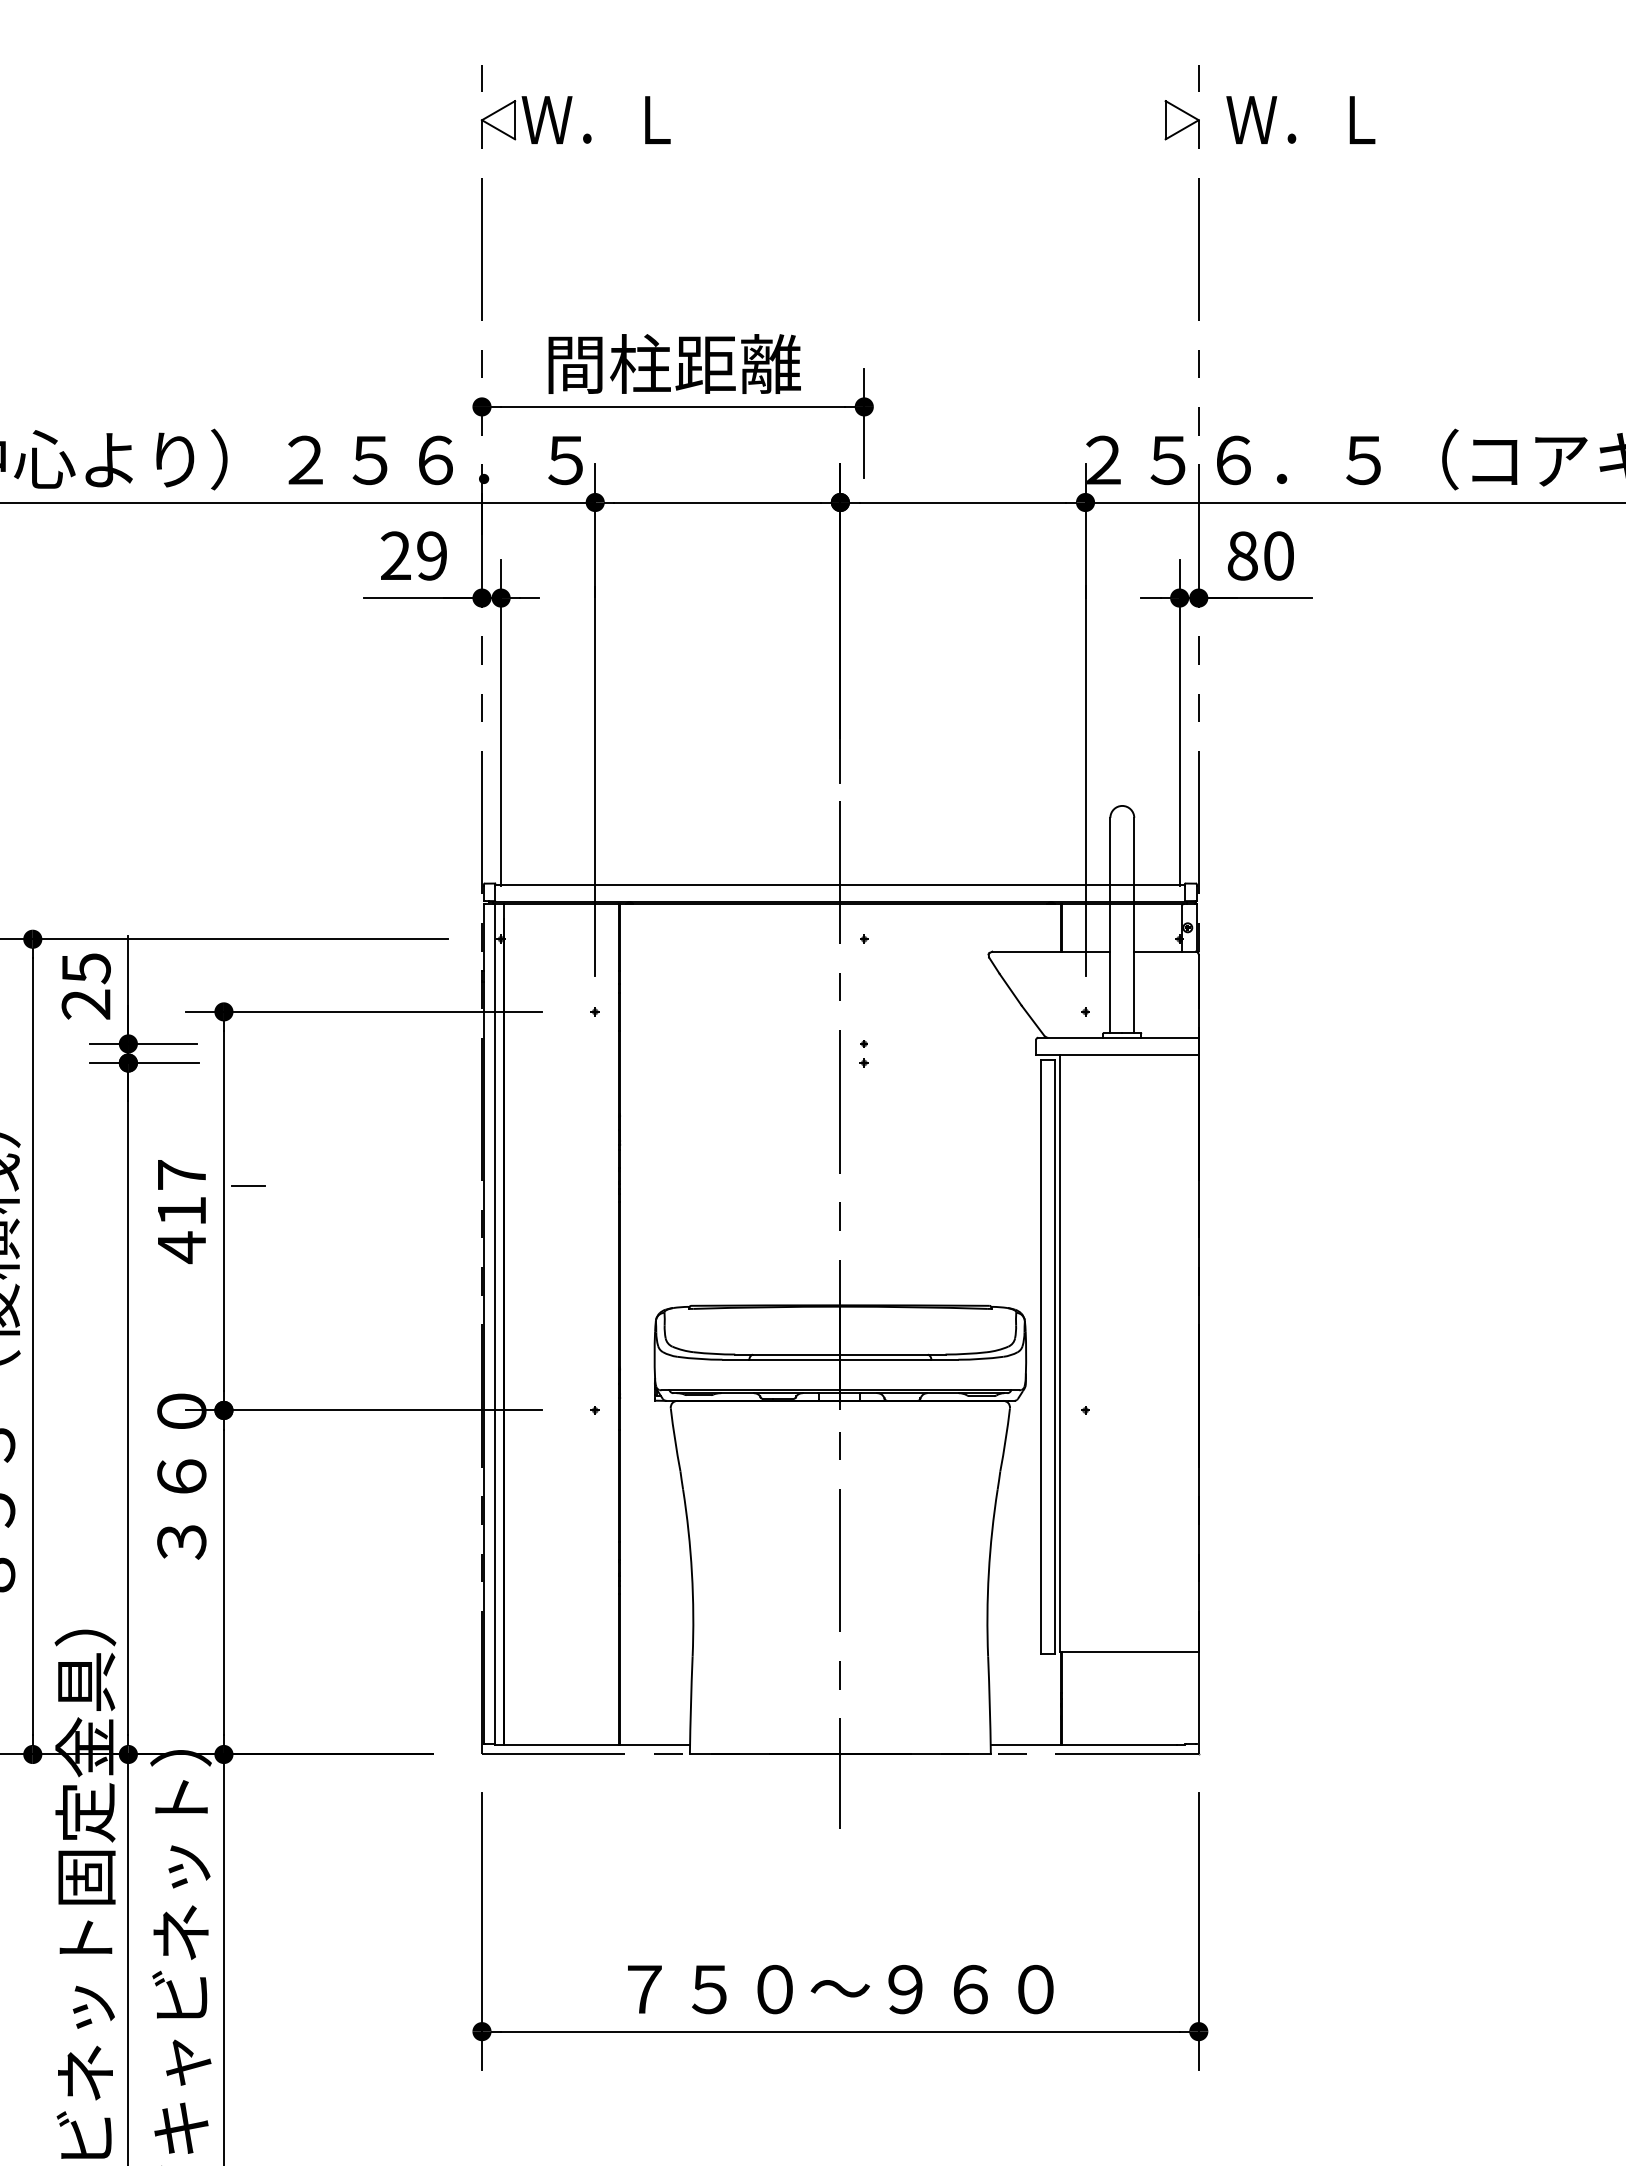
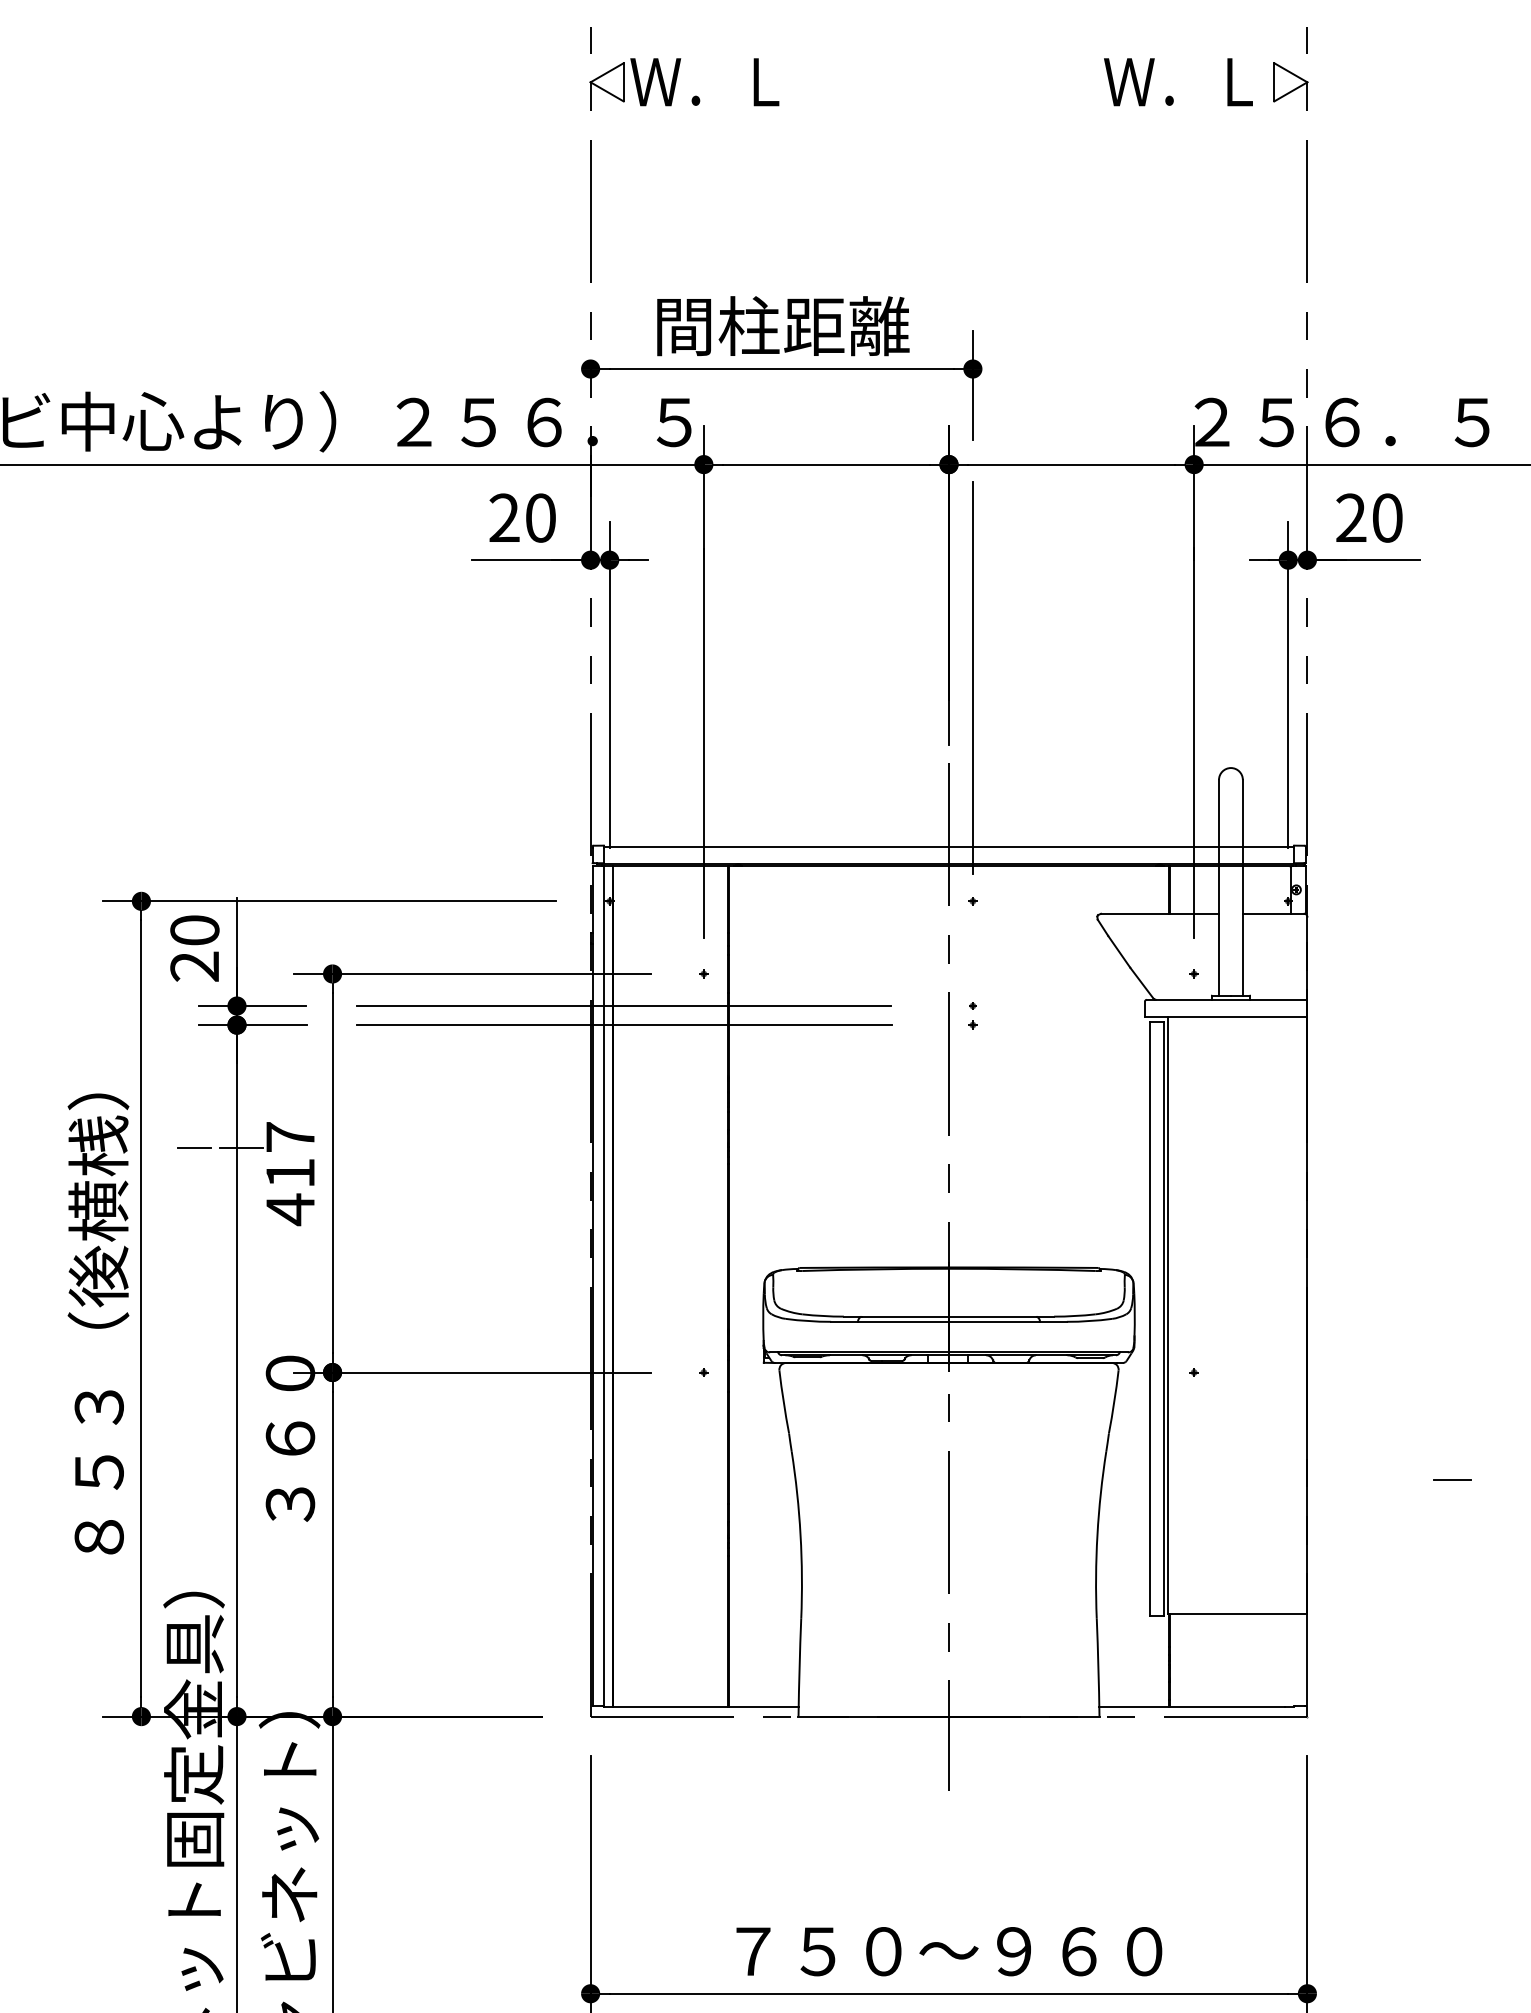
text: (1300, 119) -> (1178, 81), moved
text: (432, 555) -> (541, 517), 29 -> 20
text: (1242, 555) -> (1351, 517), 80 -> 20
line: (864, 715) -> (973, 677), added
text: (85, 968) -> (194, 930), 25 -> 20
line: (514, 1043) -> (623, 1005), added
line: (515, 1063) -> (624, 1025), added
line: (132, 1185) -> (241, 1147), added
line: (248, 1185) -> (194, 1147), moved
line: (1344, 1516) -> (1453, 1478), added

